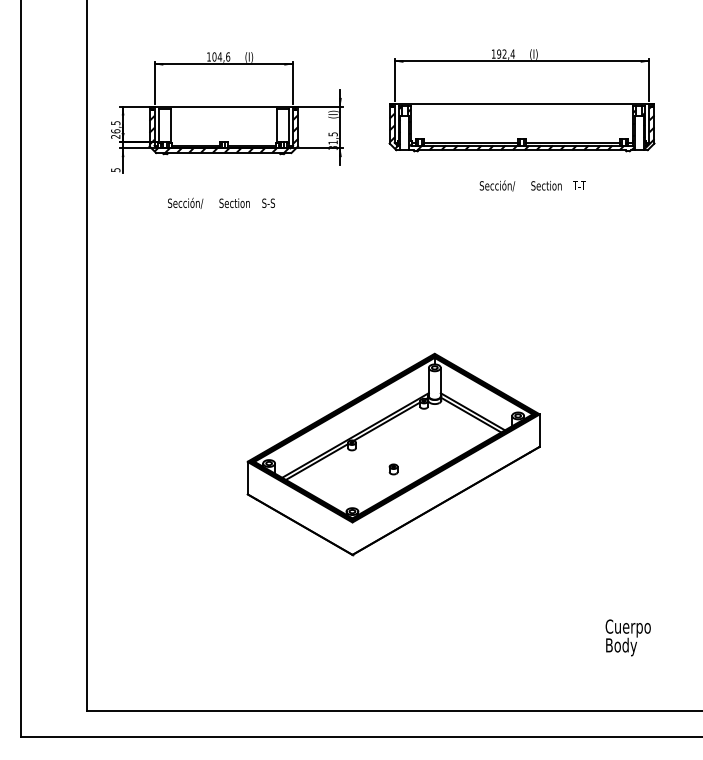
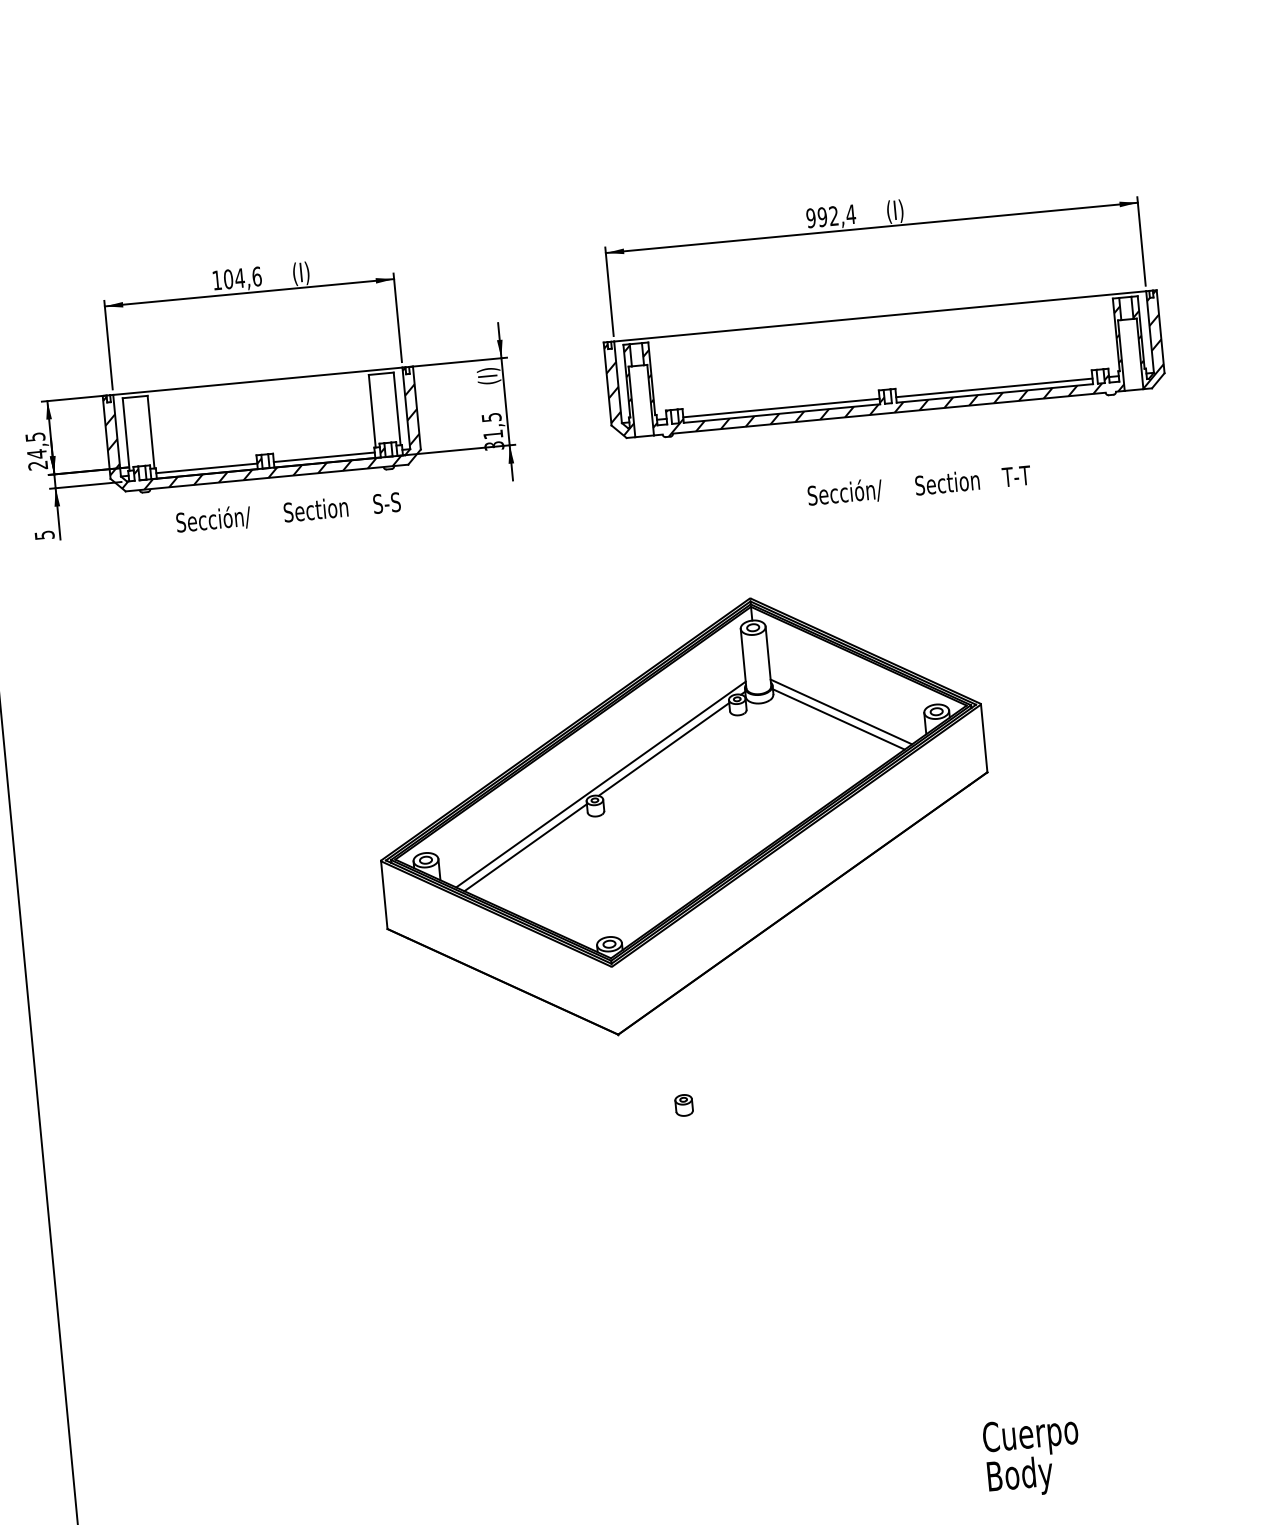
text: (493, 53) -> (810, 216), 192,4 -> 992,4
text: (115, 131) -> (36, 454), 26,5 -> 24,5
text: (221, 202) -> (288, 510), moved
part: (393, 454) -> (683, 816), moved
text: (627, 637) -> (1030, 1456), moved

